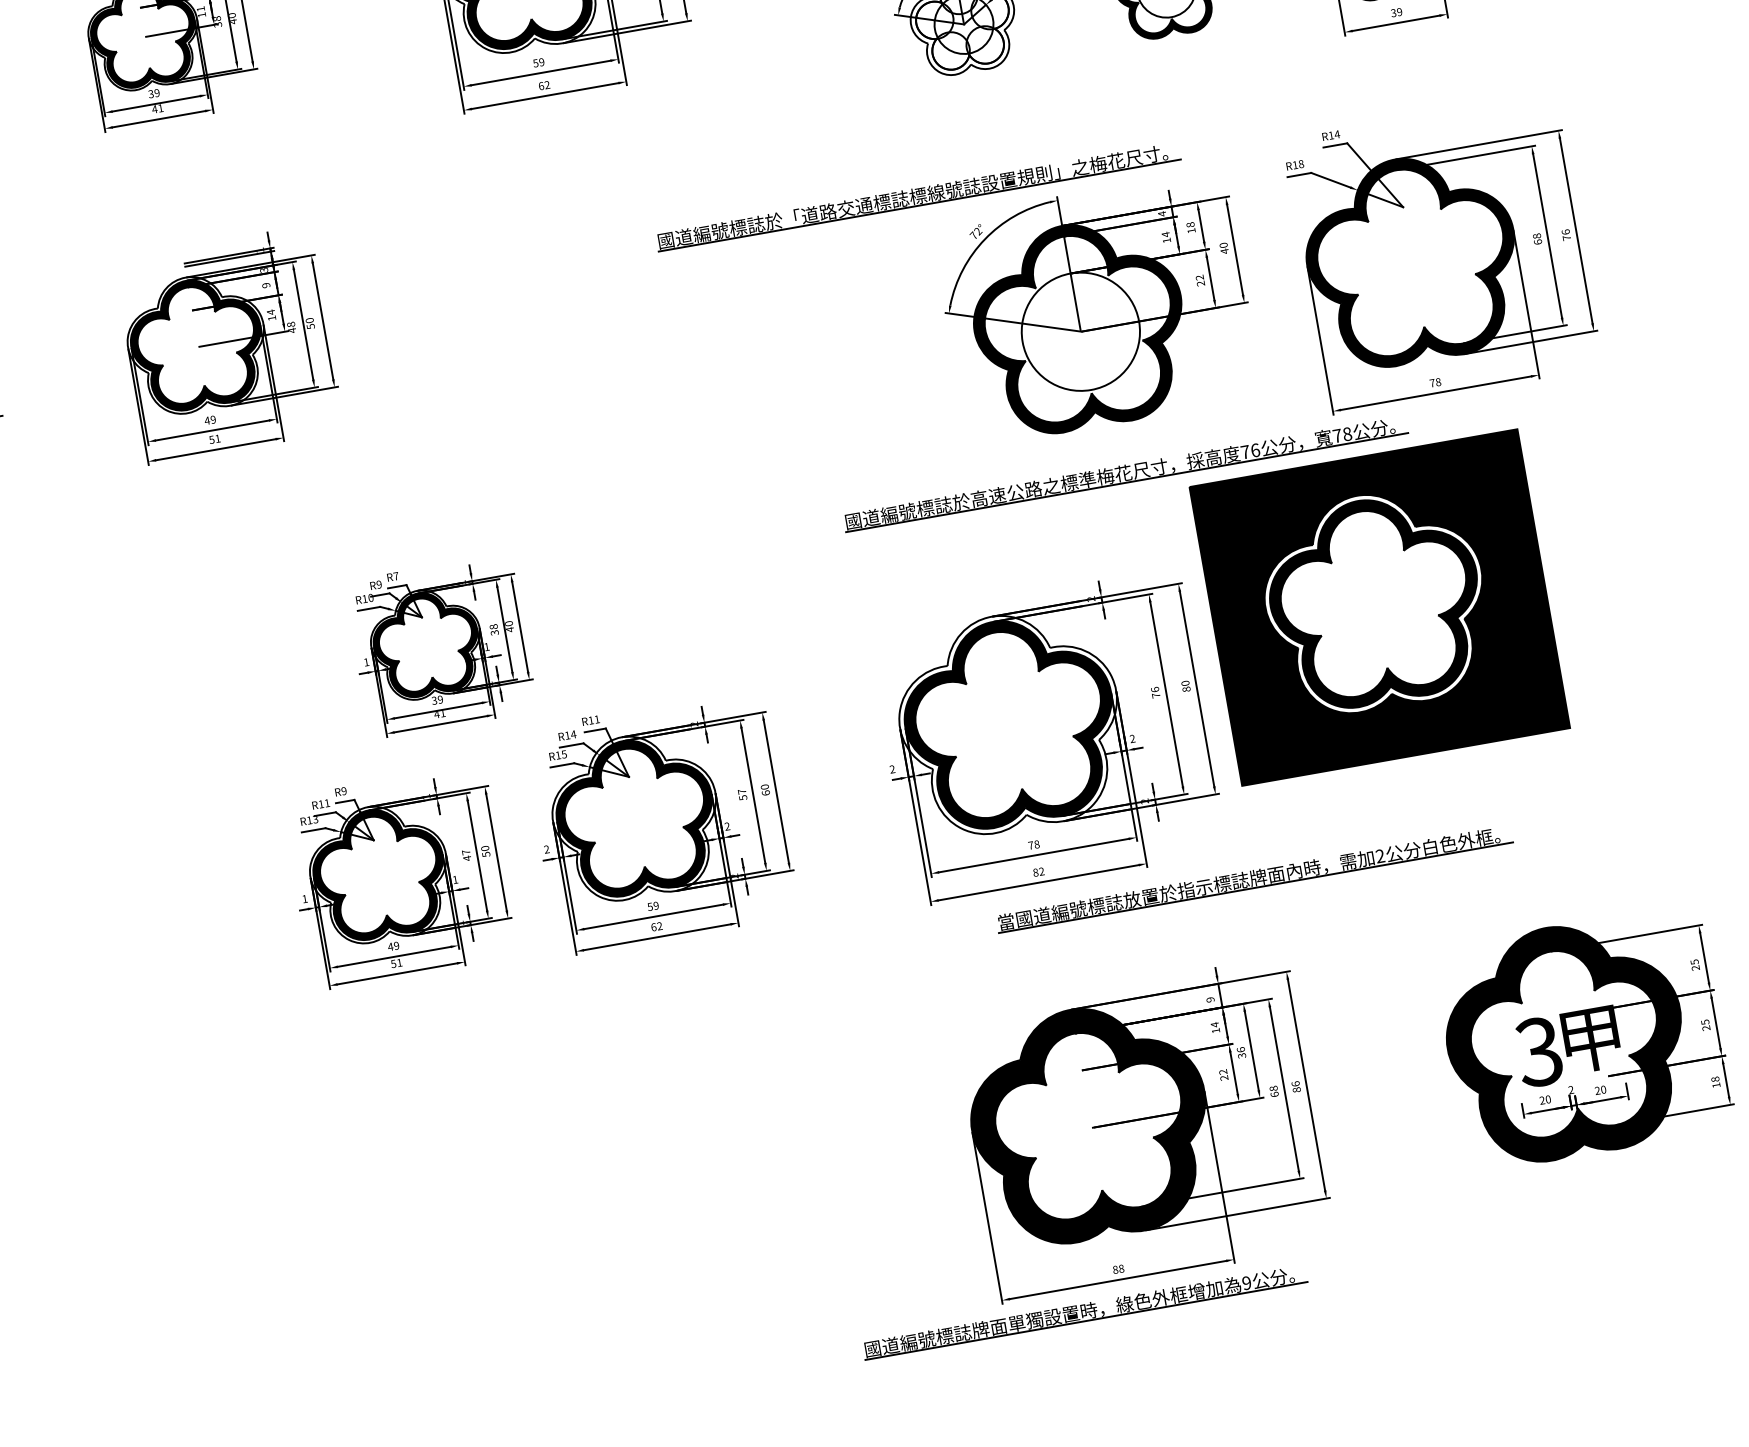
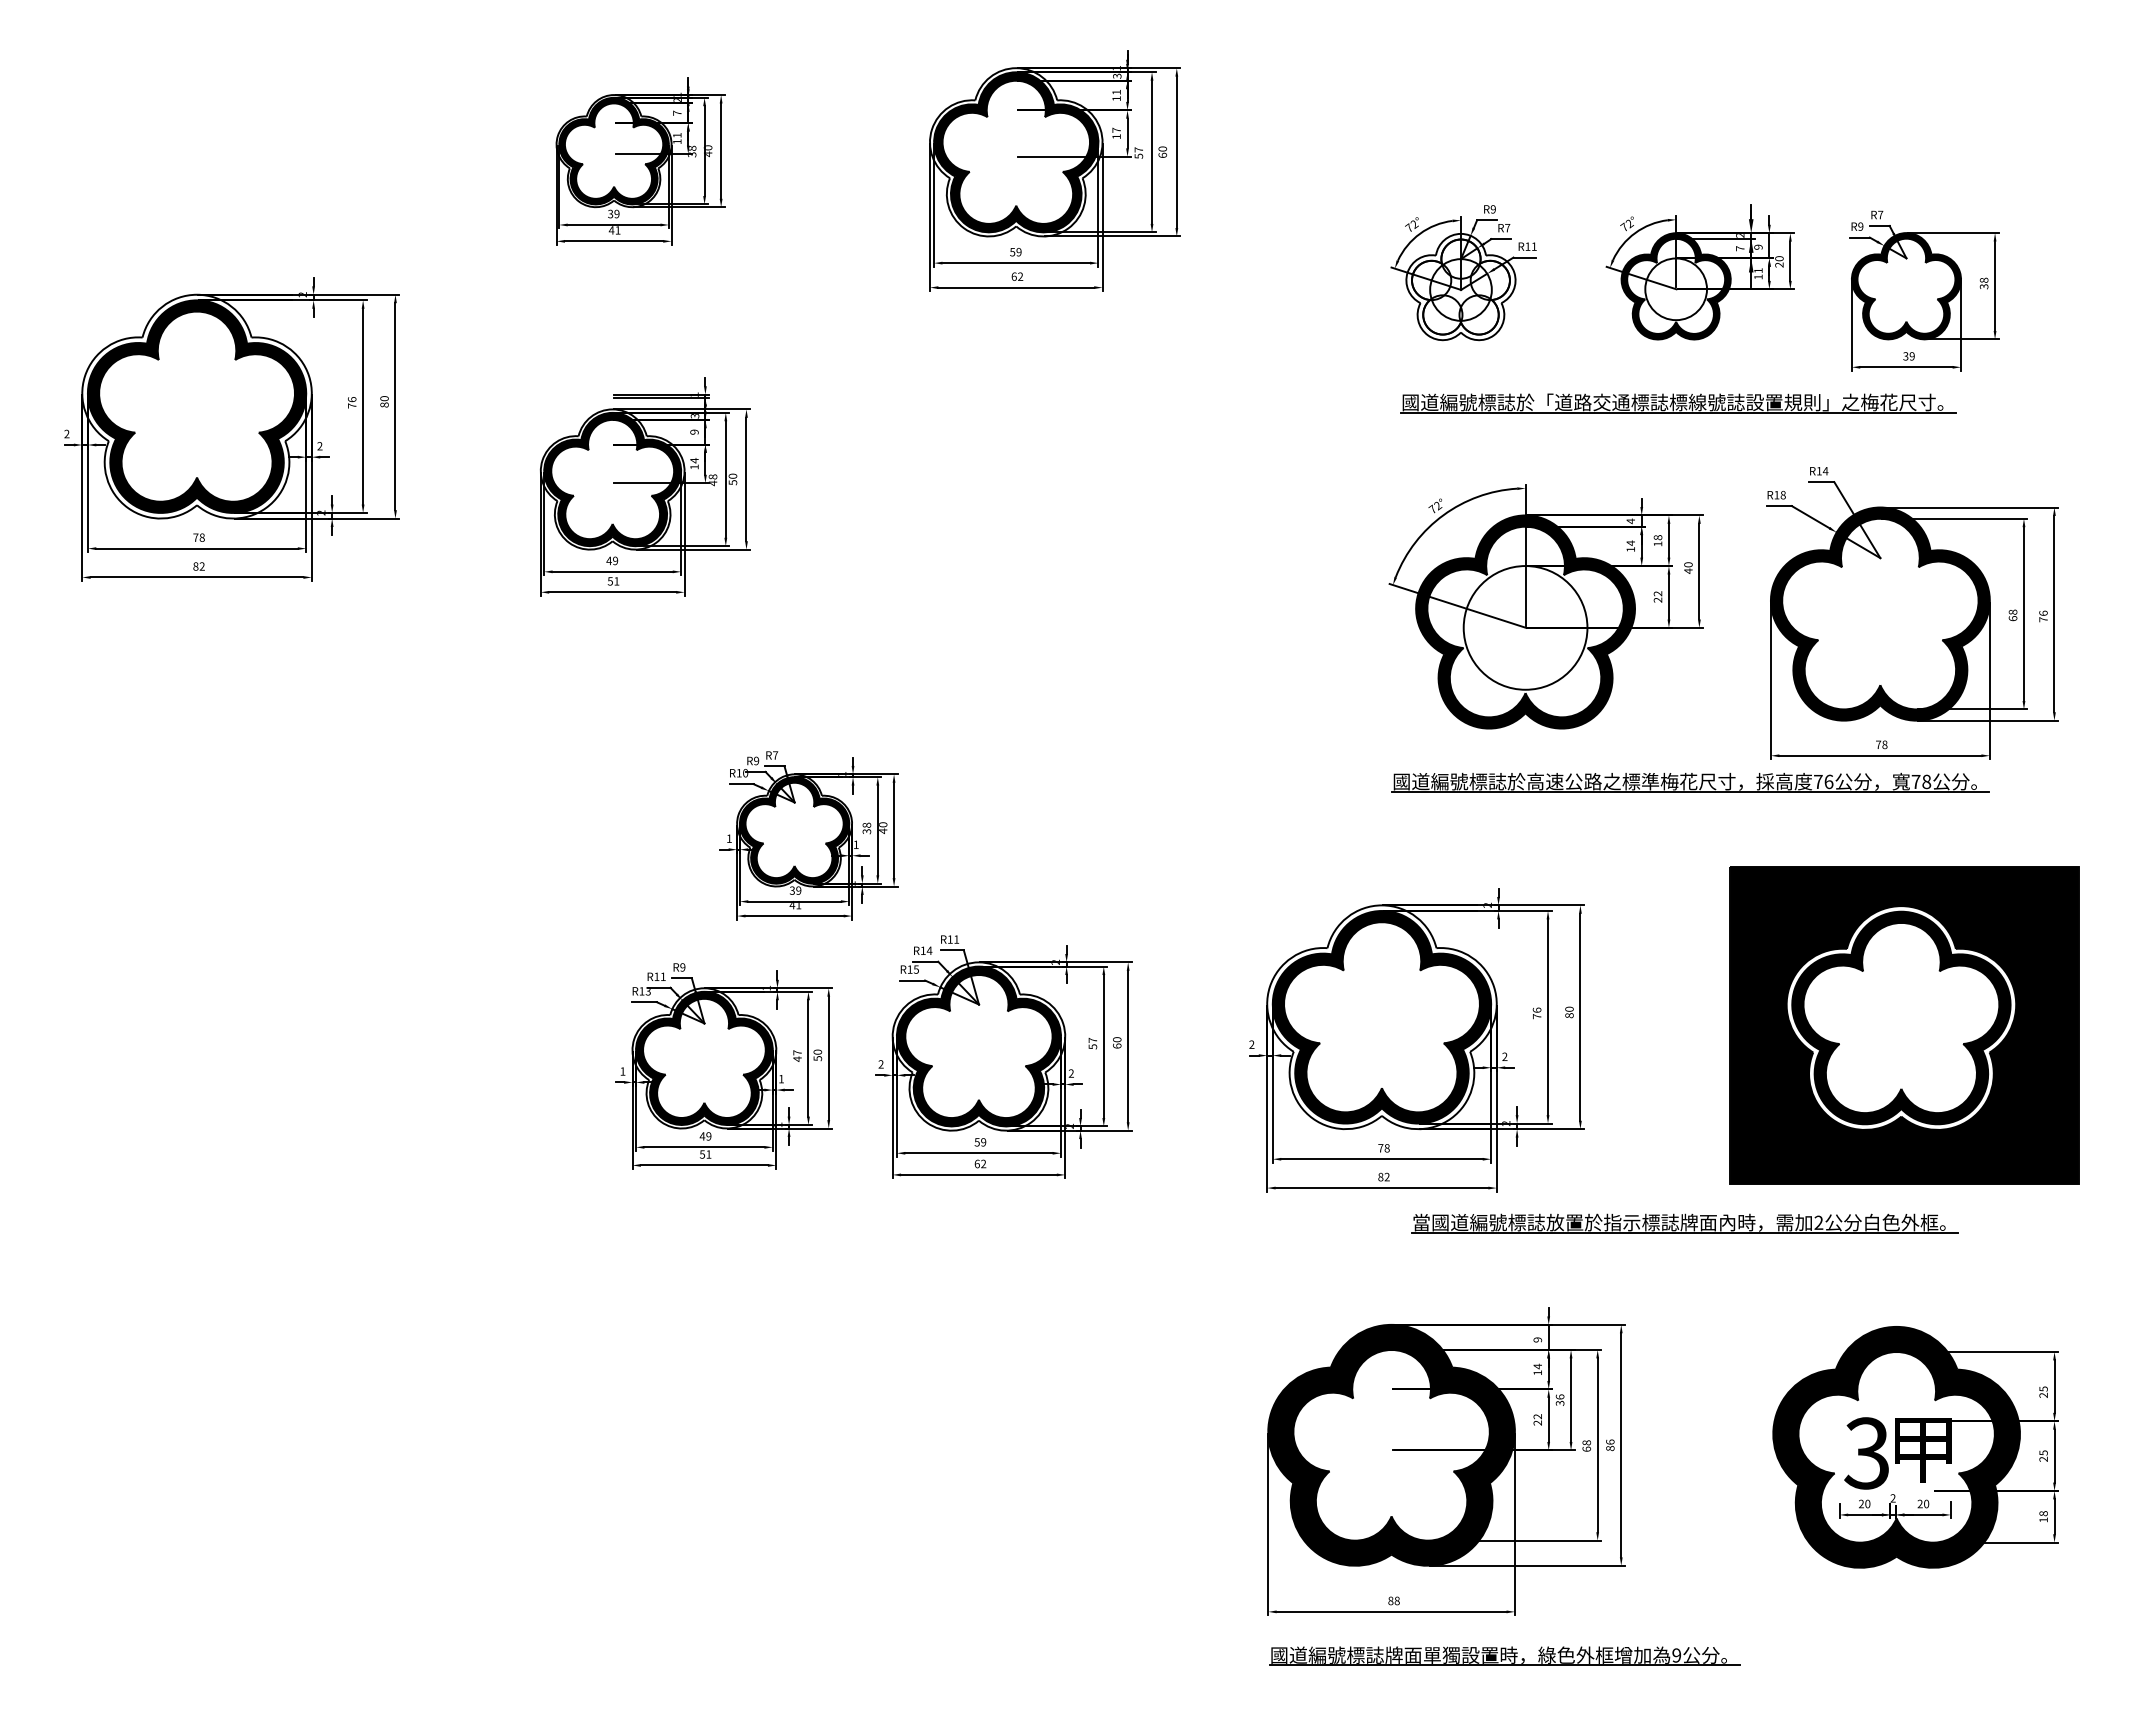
part: (918, 197) -> (1678, 403), moved
part: (1125, 473) -> (1690, 782), moved
part: (1379, 607) -> (1904, 1025), moved
part: (1253, 879) -> (1684, 1223), moved
part: (1084, 1311) -> (1504, 1655), moved

